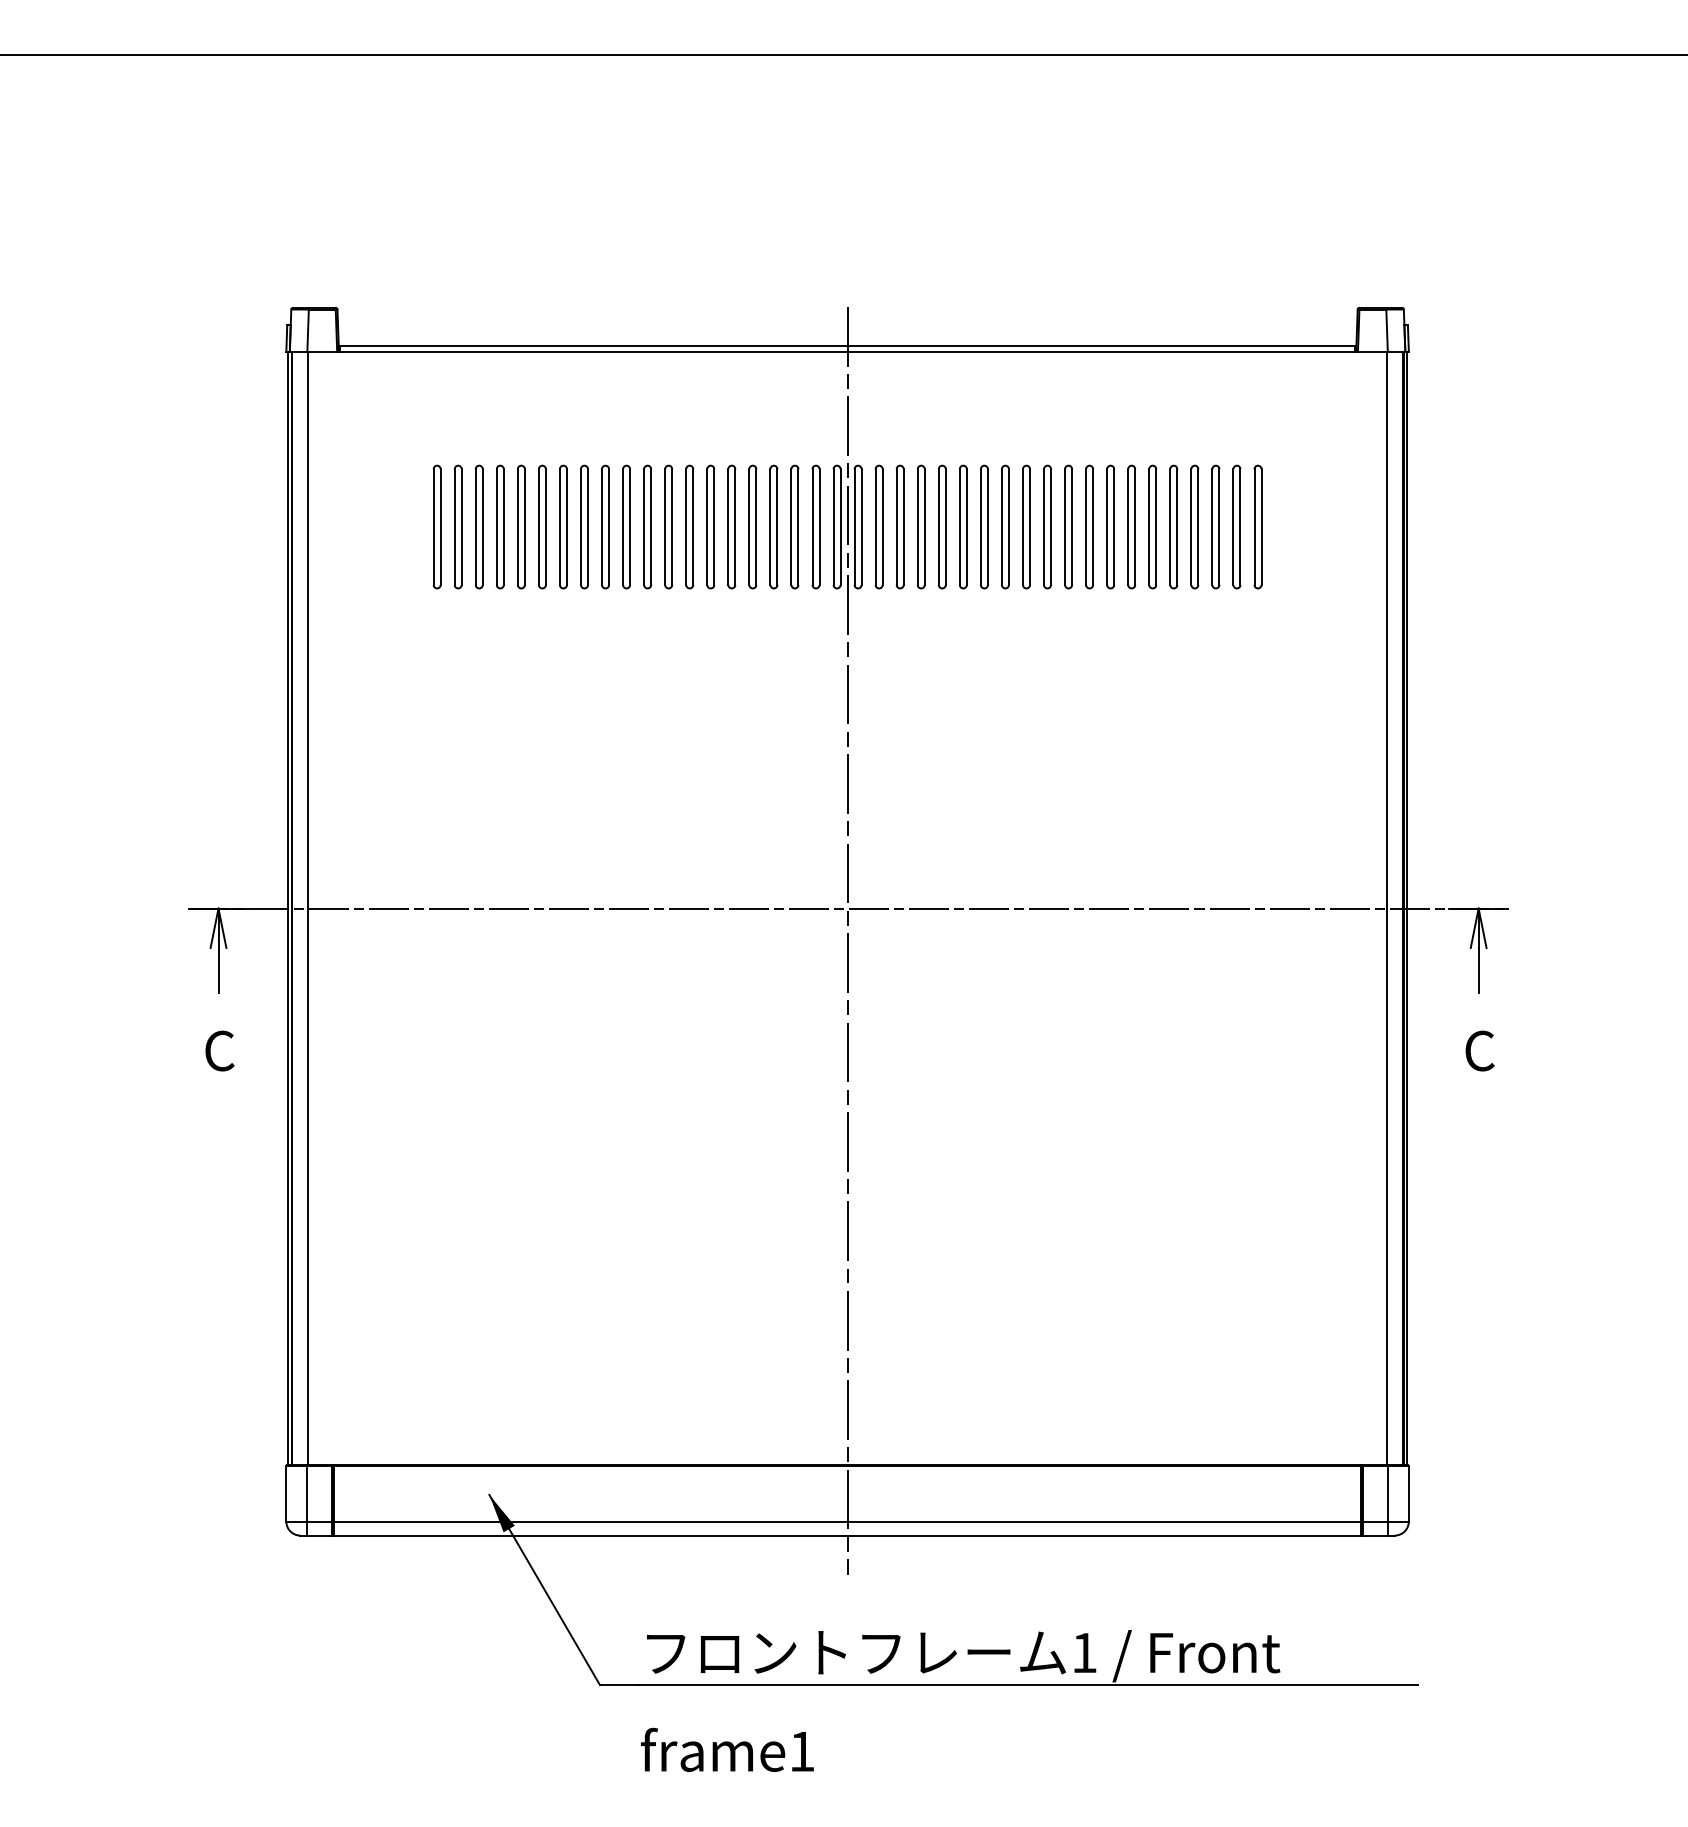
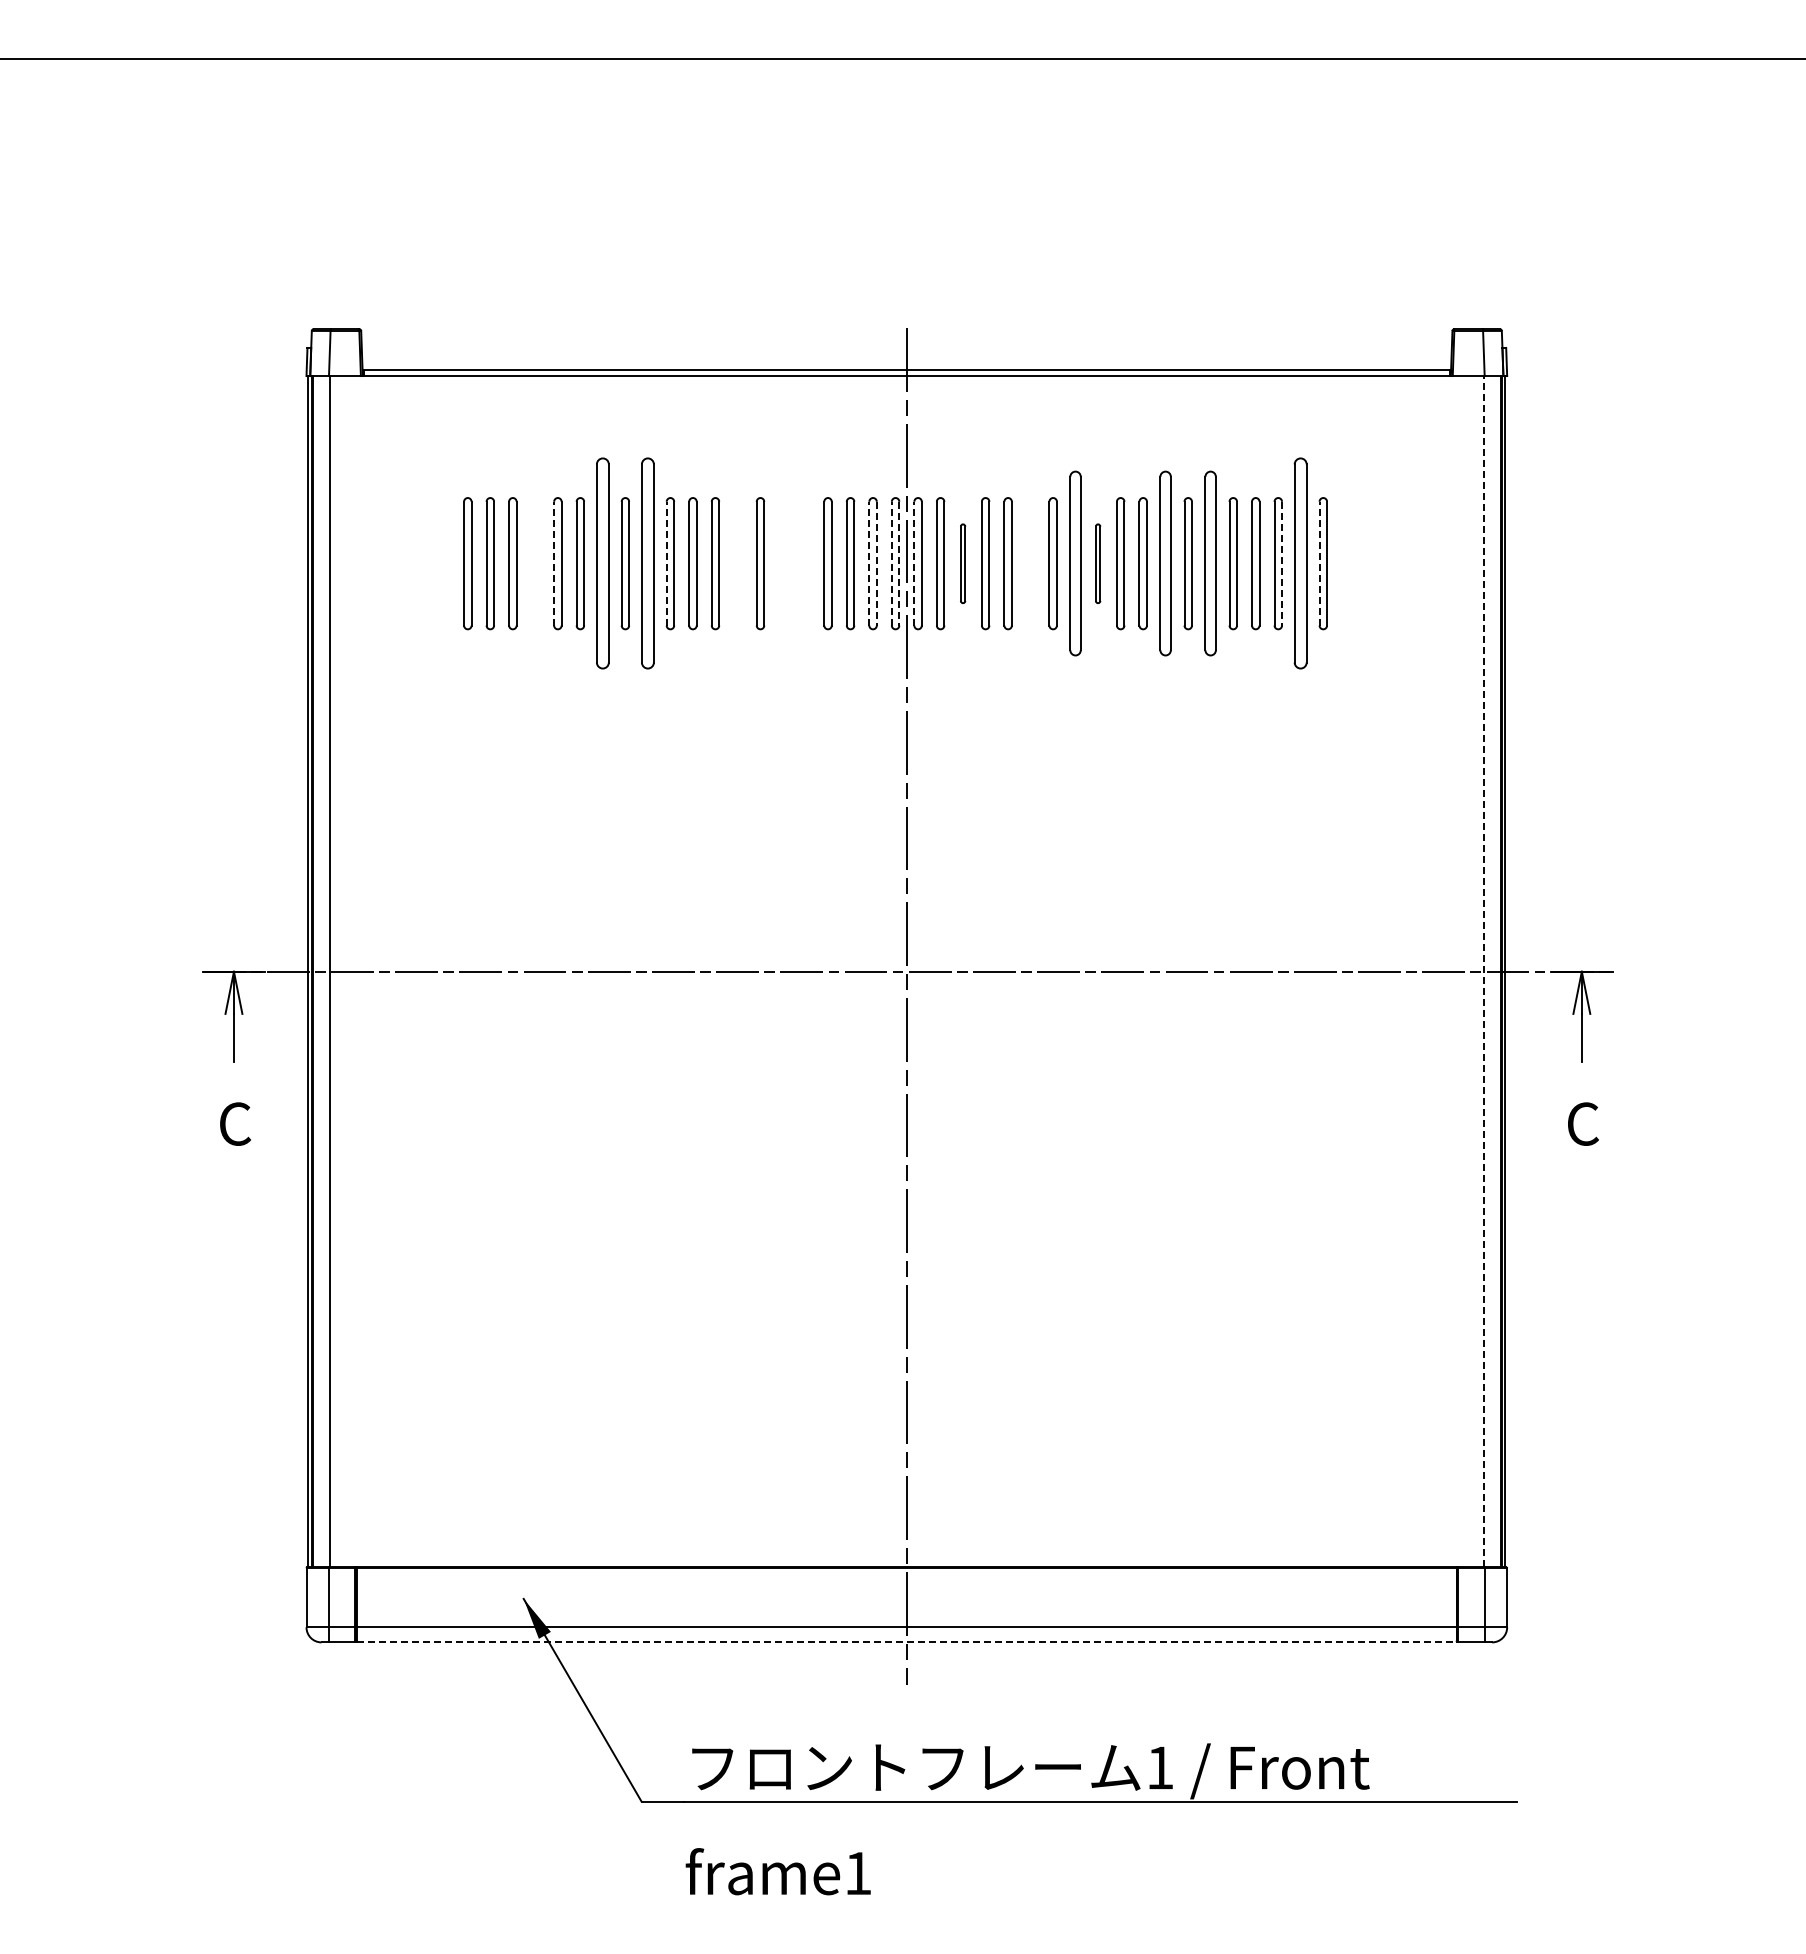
part: (499, 526) -> (534, 563), removed
line: (518, 526) -> (554, 563), solid -> dashed
part: (563, 526) -> (602, 563), size x1.6
part: (605, 526) -> (647, 563), size x1.6
line: (622, 526) -> (666, 563), solid -> dashed
part: (689, 526) -> (737, 563), removed
part: (731, 526) -> (782, 563), removed
part: (752, 526) -> (805, 563), removed
line: (812, 526) -> (869, 563), solid -> dashed
line: (819, 526) -> (876, 563), solid -> dashed
line: (833, 526) -> (891, 563), solid -> dashed
line: (840, 526) -> (899, 563), solid -> dashed
line: (854, 526) -> (914, 563), solid -> dashed
part: (899, 526) -> (962, 563), size x0.6
part: (963, 526) -> (1030, 563), removed
part: (1005, 526) -> (1075, 563), size x1.4
part: (1025, 526) -> (1097, 563), size x0.6
part: (1089, 526) -> (1165, 563), size x1.4
part: (1131, 526) -> (1210, 563), size x1.4
line: (1198, 526) -> (1282, 563), solid -> dashed
part: (1215, 526) -> (1300, 563), size x1.6
line: (1233, 526) -> (1319, 563), solid -> dashed
part: (1257, 526) -> (1345, 563), removed
line: (1386, 908) -> (1483, 971), solid -> dashed
line: (847, 1535) -> (906, 1642), solid -> dashed

